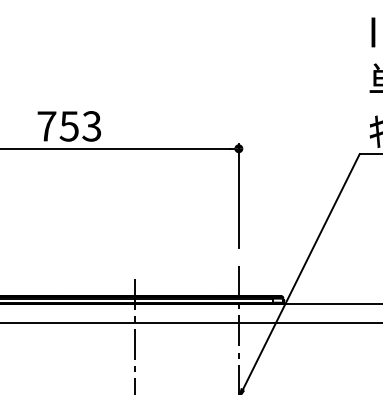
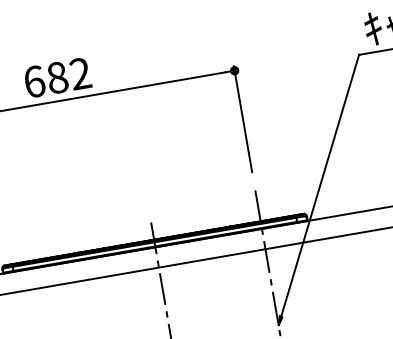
text: (69, 126) -> (57, 77), 753 -> 682

